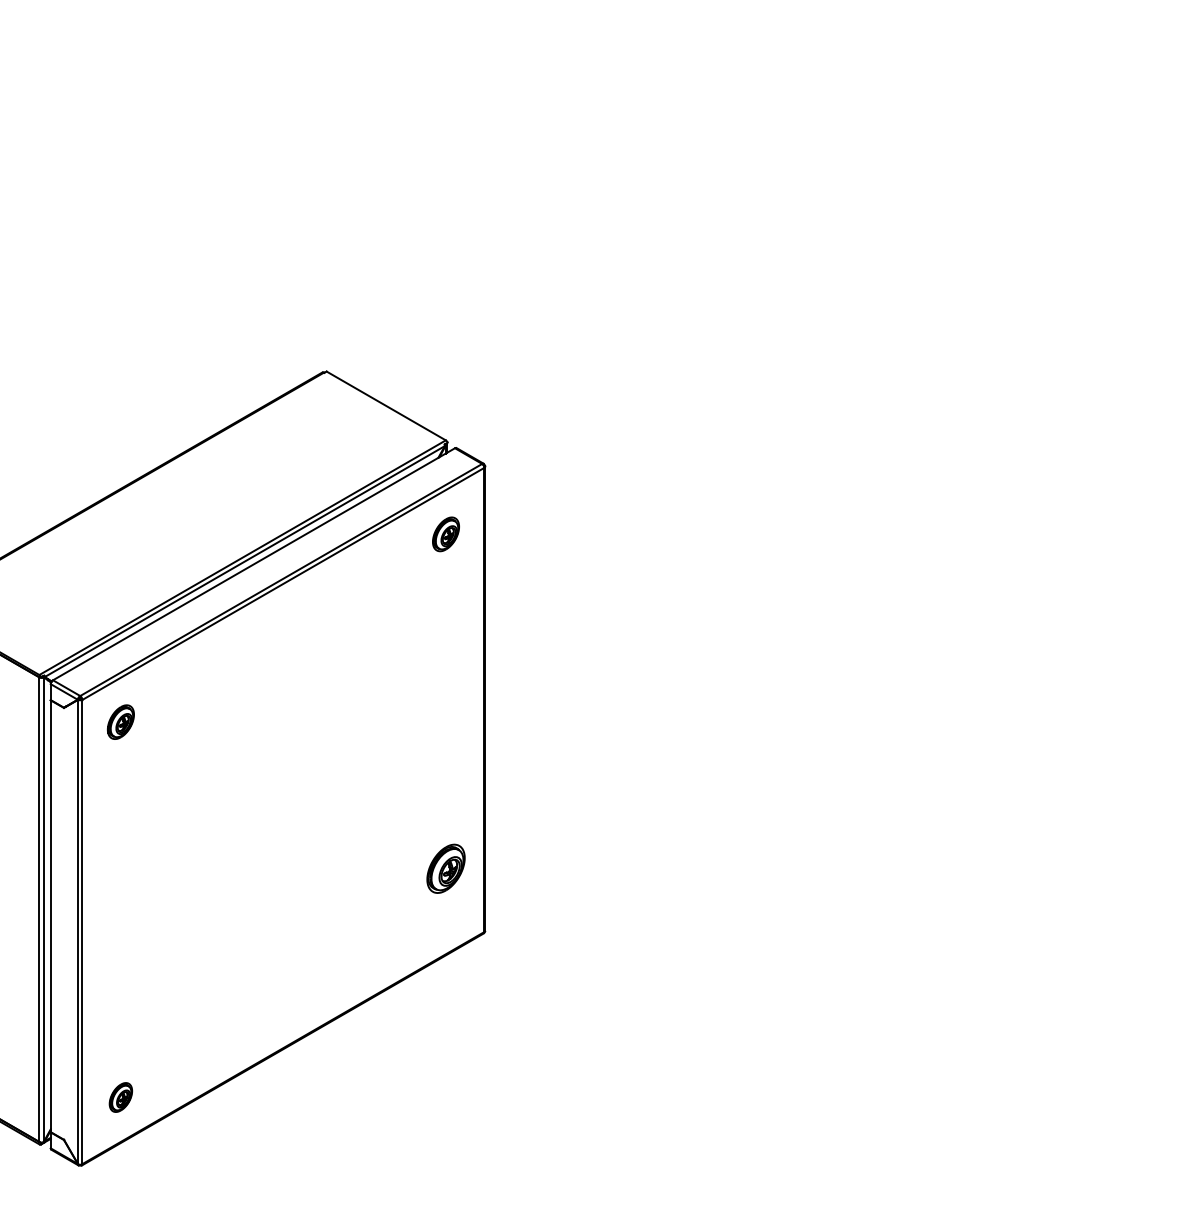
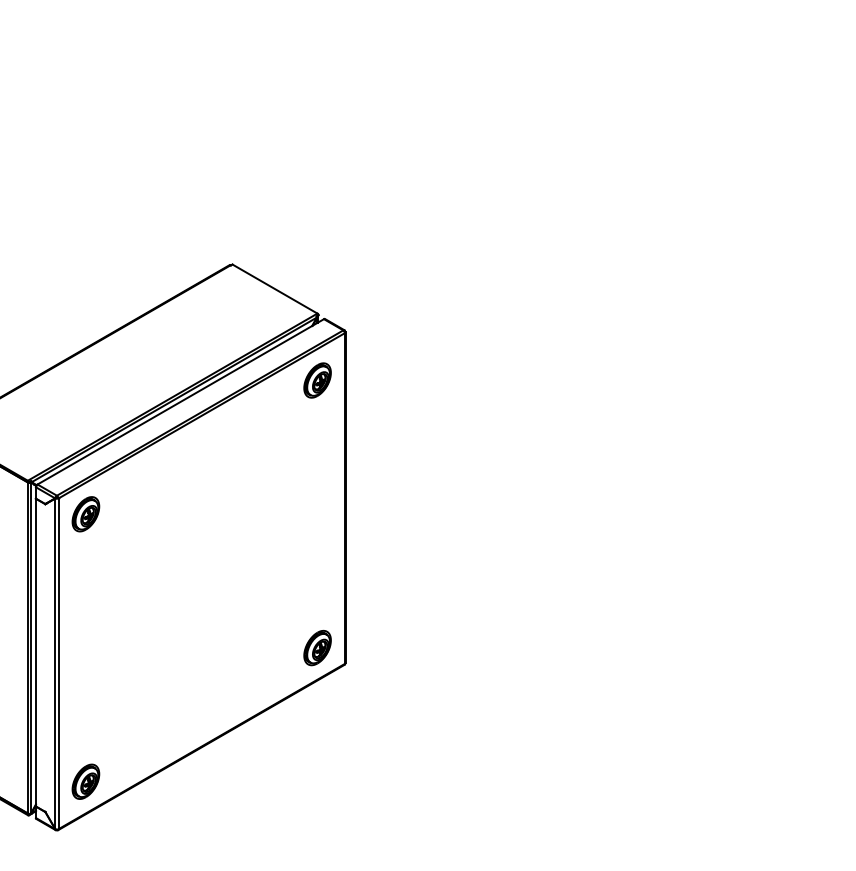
part: (445, 534) -> (317, 380), size x1.43
part: (120, 722) -> (85, 514), size x1.43
part: (445, 868) -> (317, 647), moved
part: (120, 1097) -> (85, 781), size x1.67

